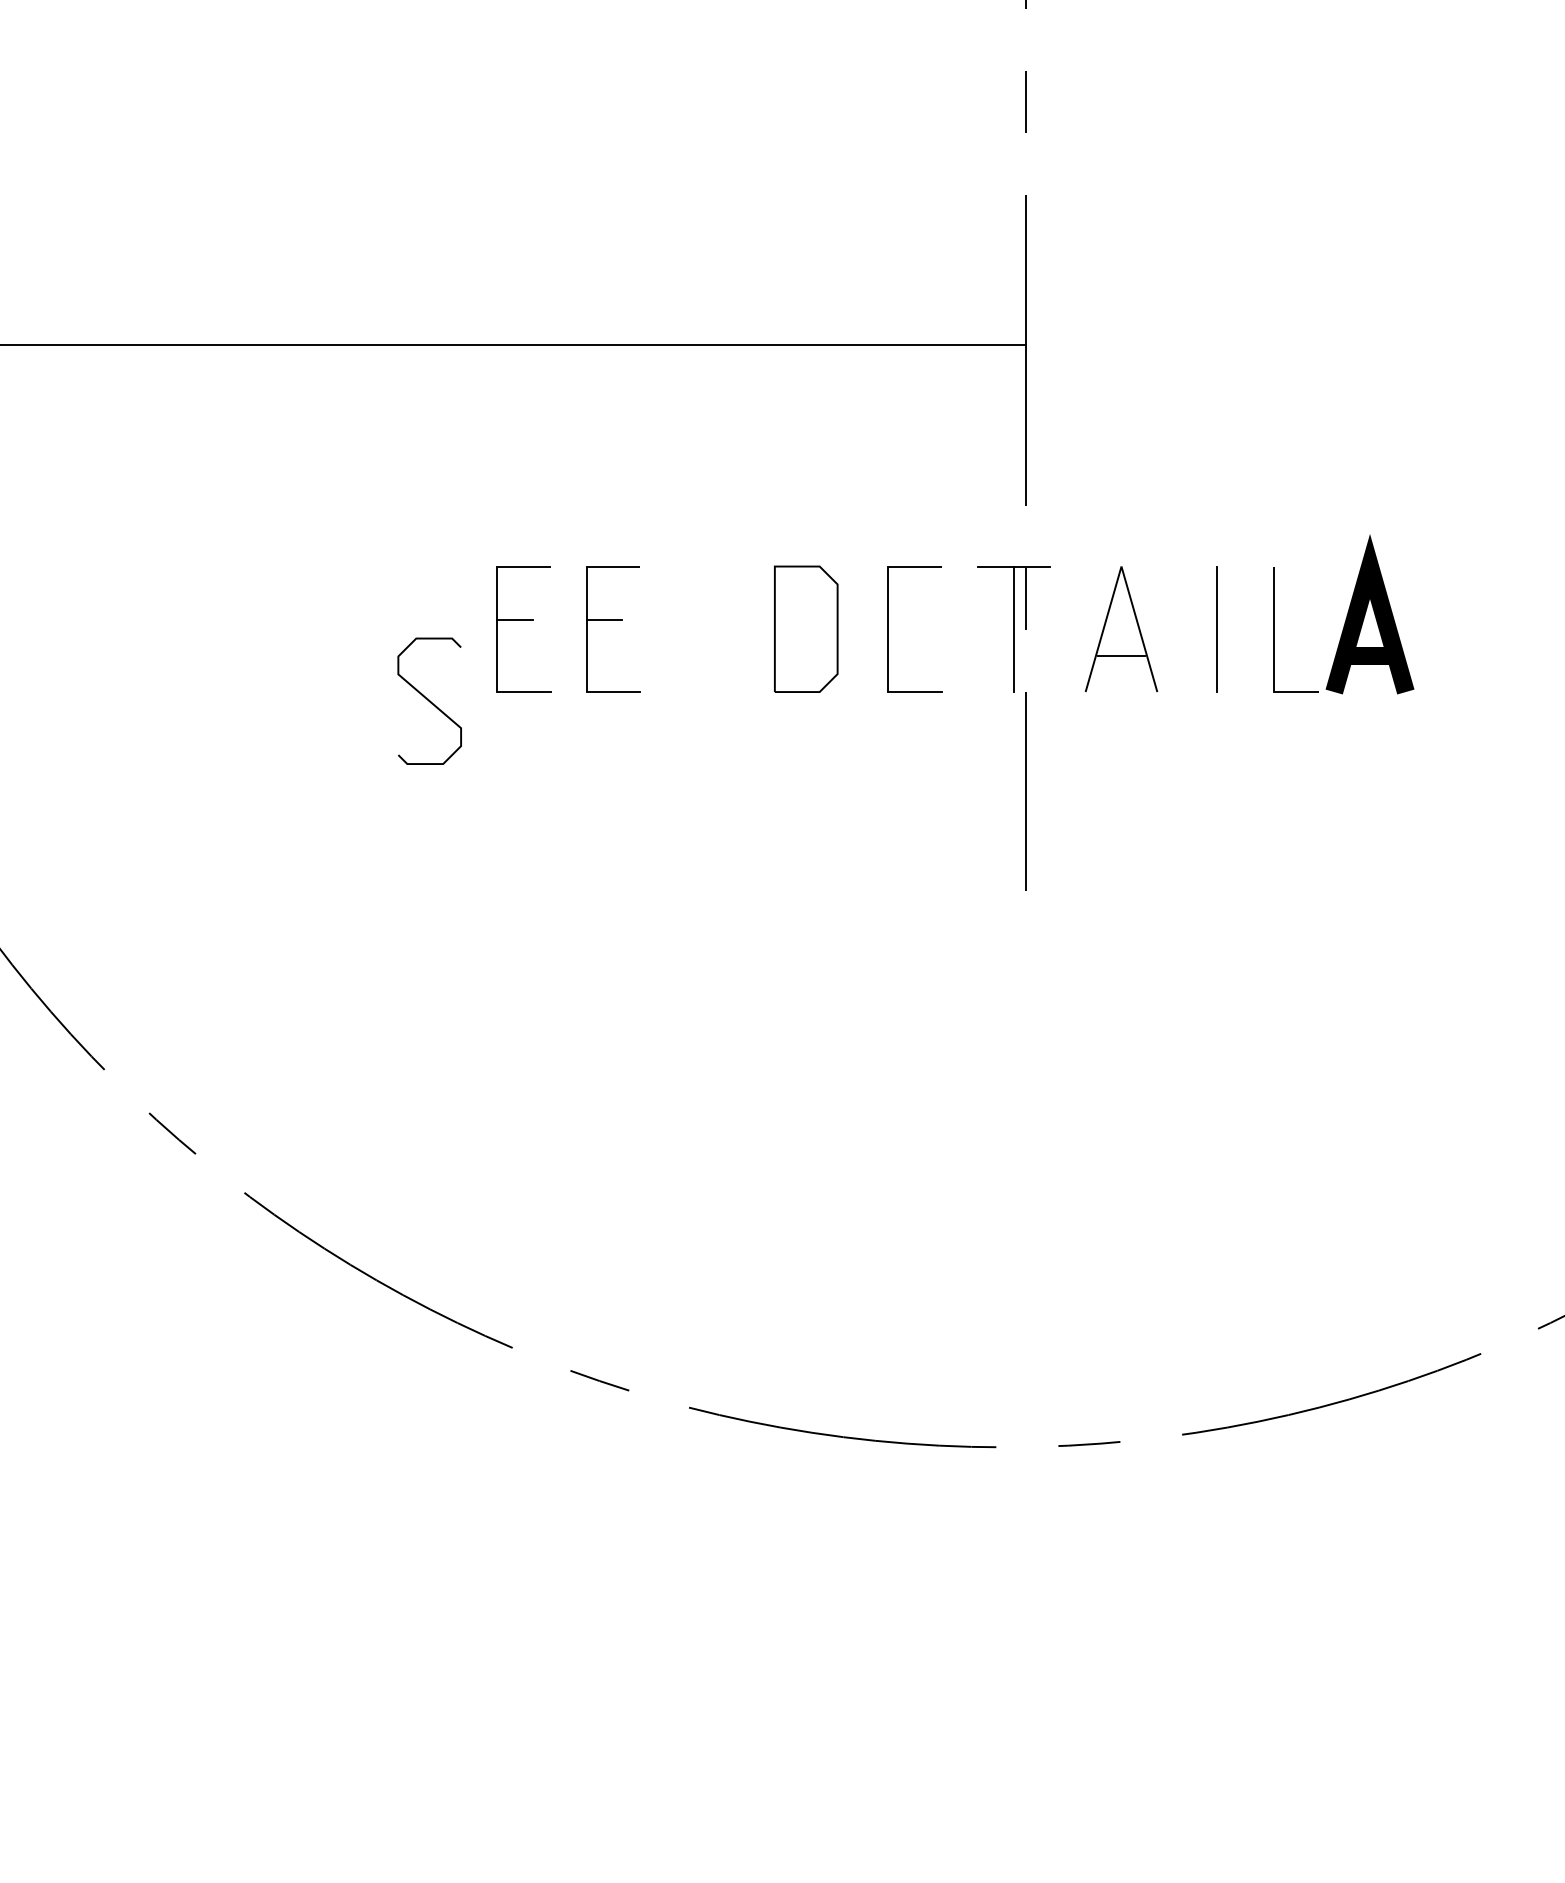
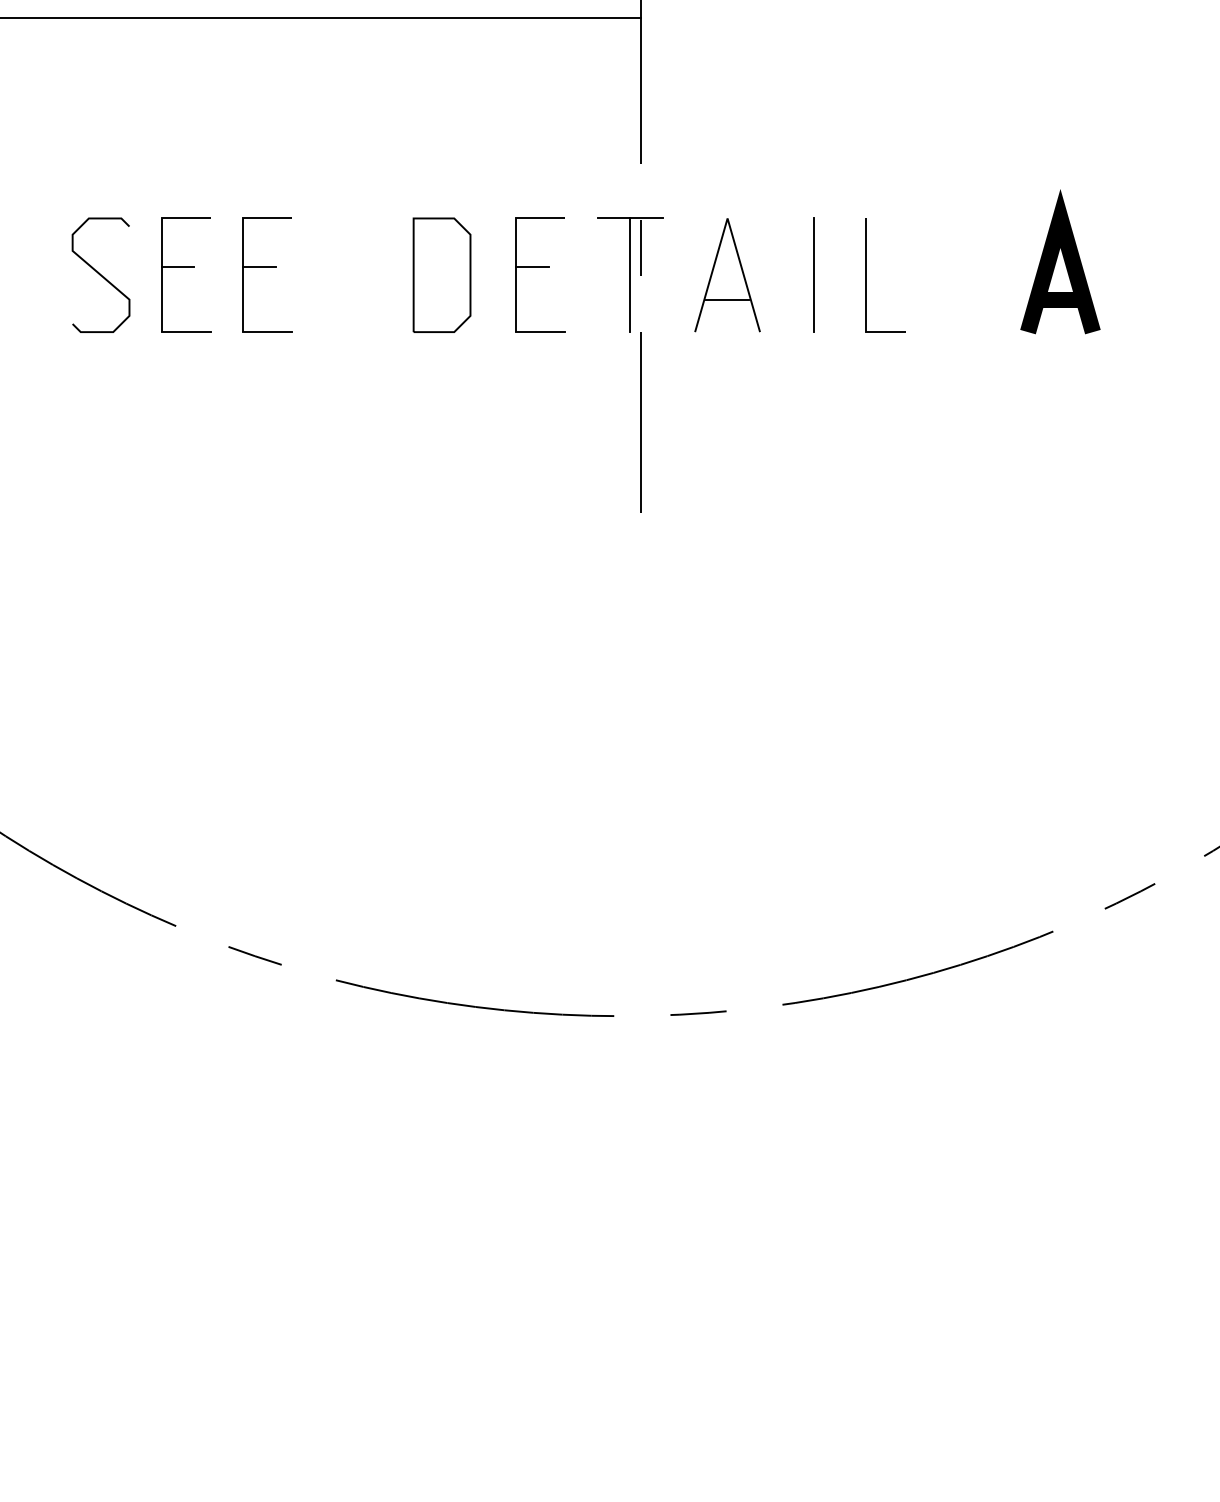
part: (1369, 614) -> (1059, 261), moved
line: (906, 620) -> (532, 267), added
curve: (429, 700) -> (100, 274), moved

